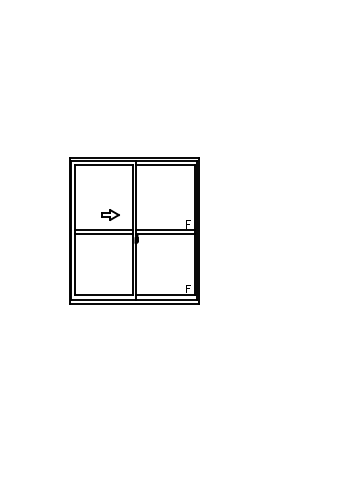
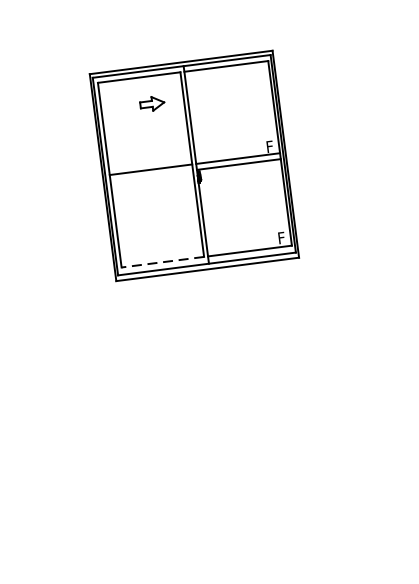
part: (110, 214) -> (152, 103), moved
line: (103, 233) -> (151, 175), removed
line: (103, 295) -> (162, 262), solid -> dashed

